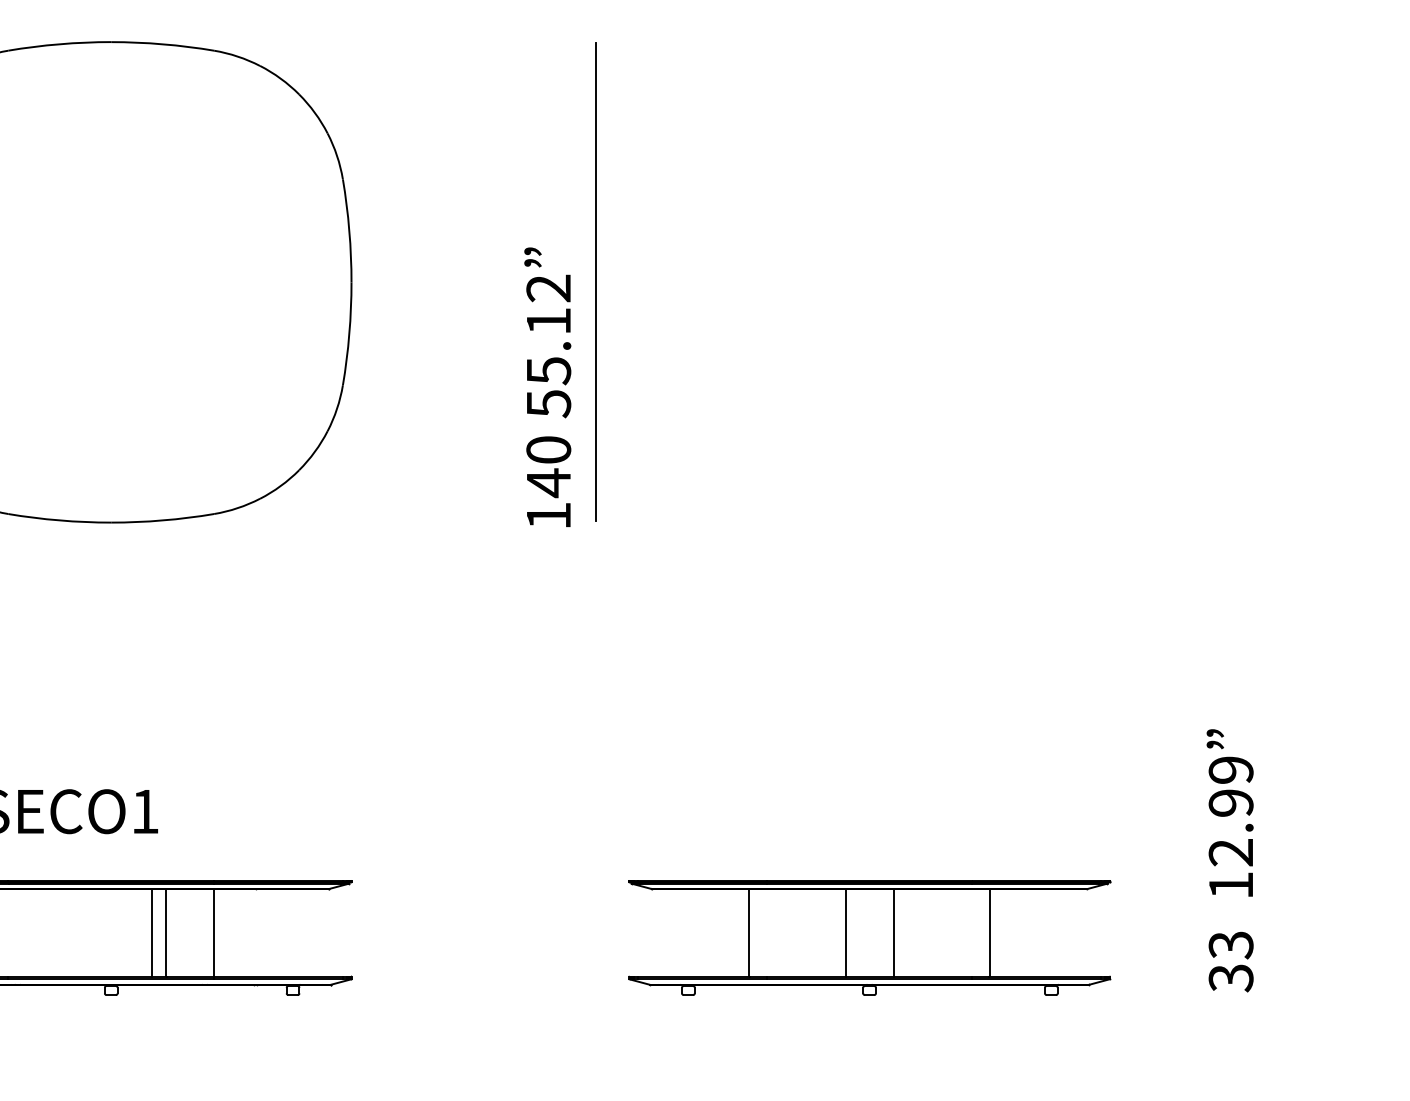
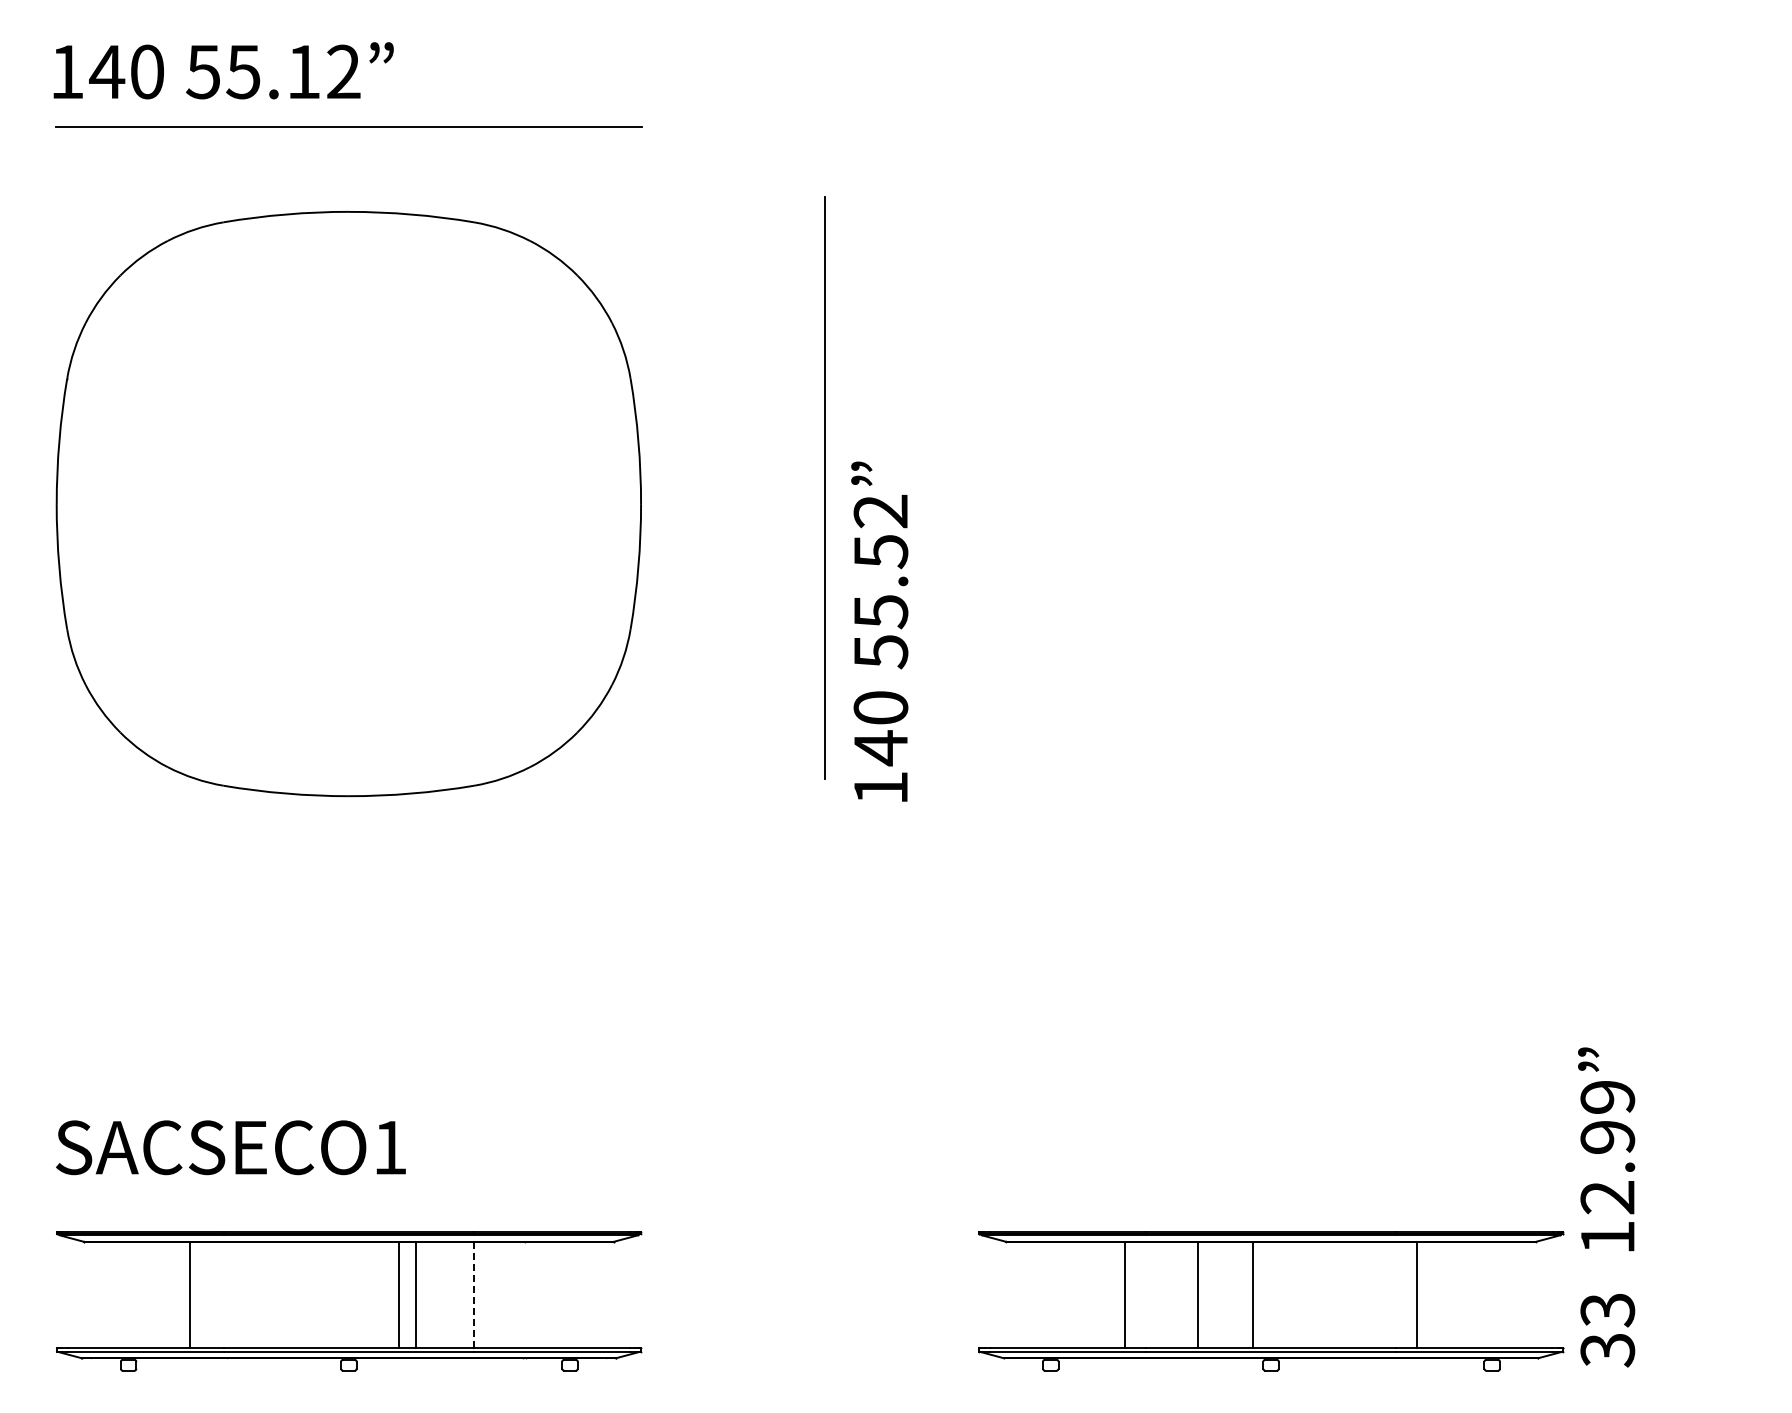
line: (596, 281) -> (824, 487), moved
text: (549, 322) -> (881, 552), 55.12 -> 55.52
text: (1230, 860) -> (1606, 1207), moved
line: (845, 932) -> (1197, 1294), moved
line: (893, 932) -> (1253, 1294), moved
line: (214, 933) -> (474, 1295), solid -> dashed

